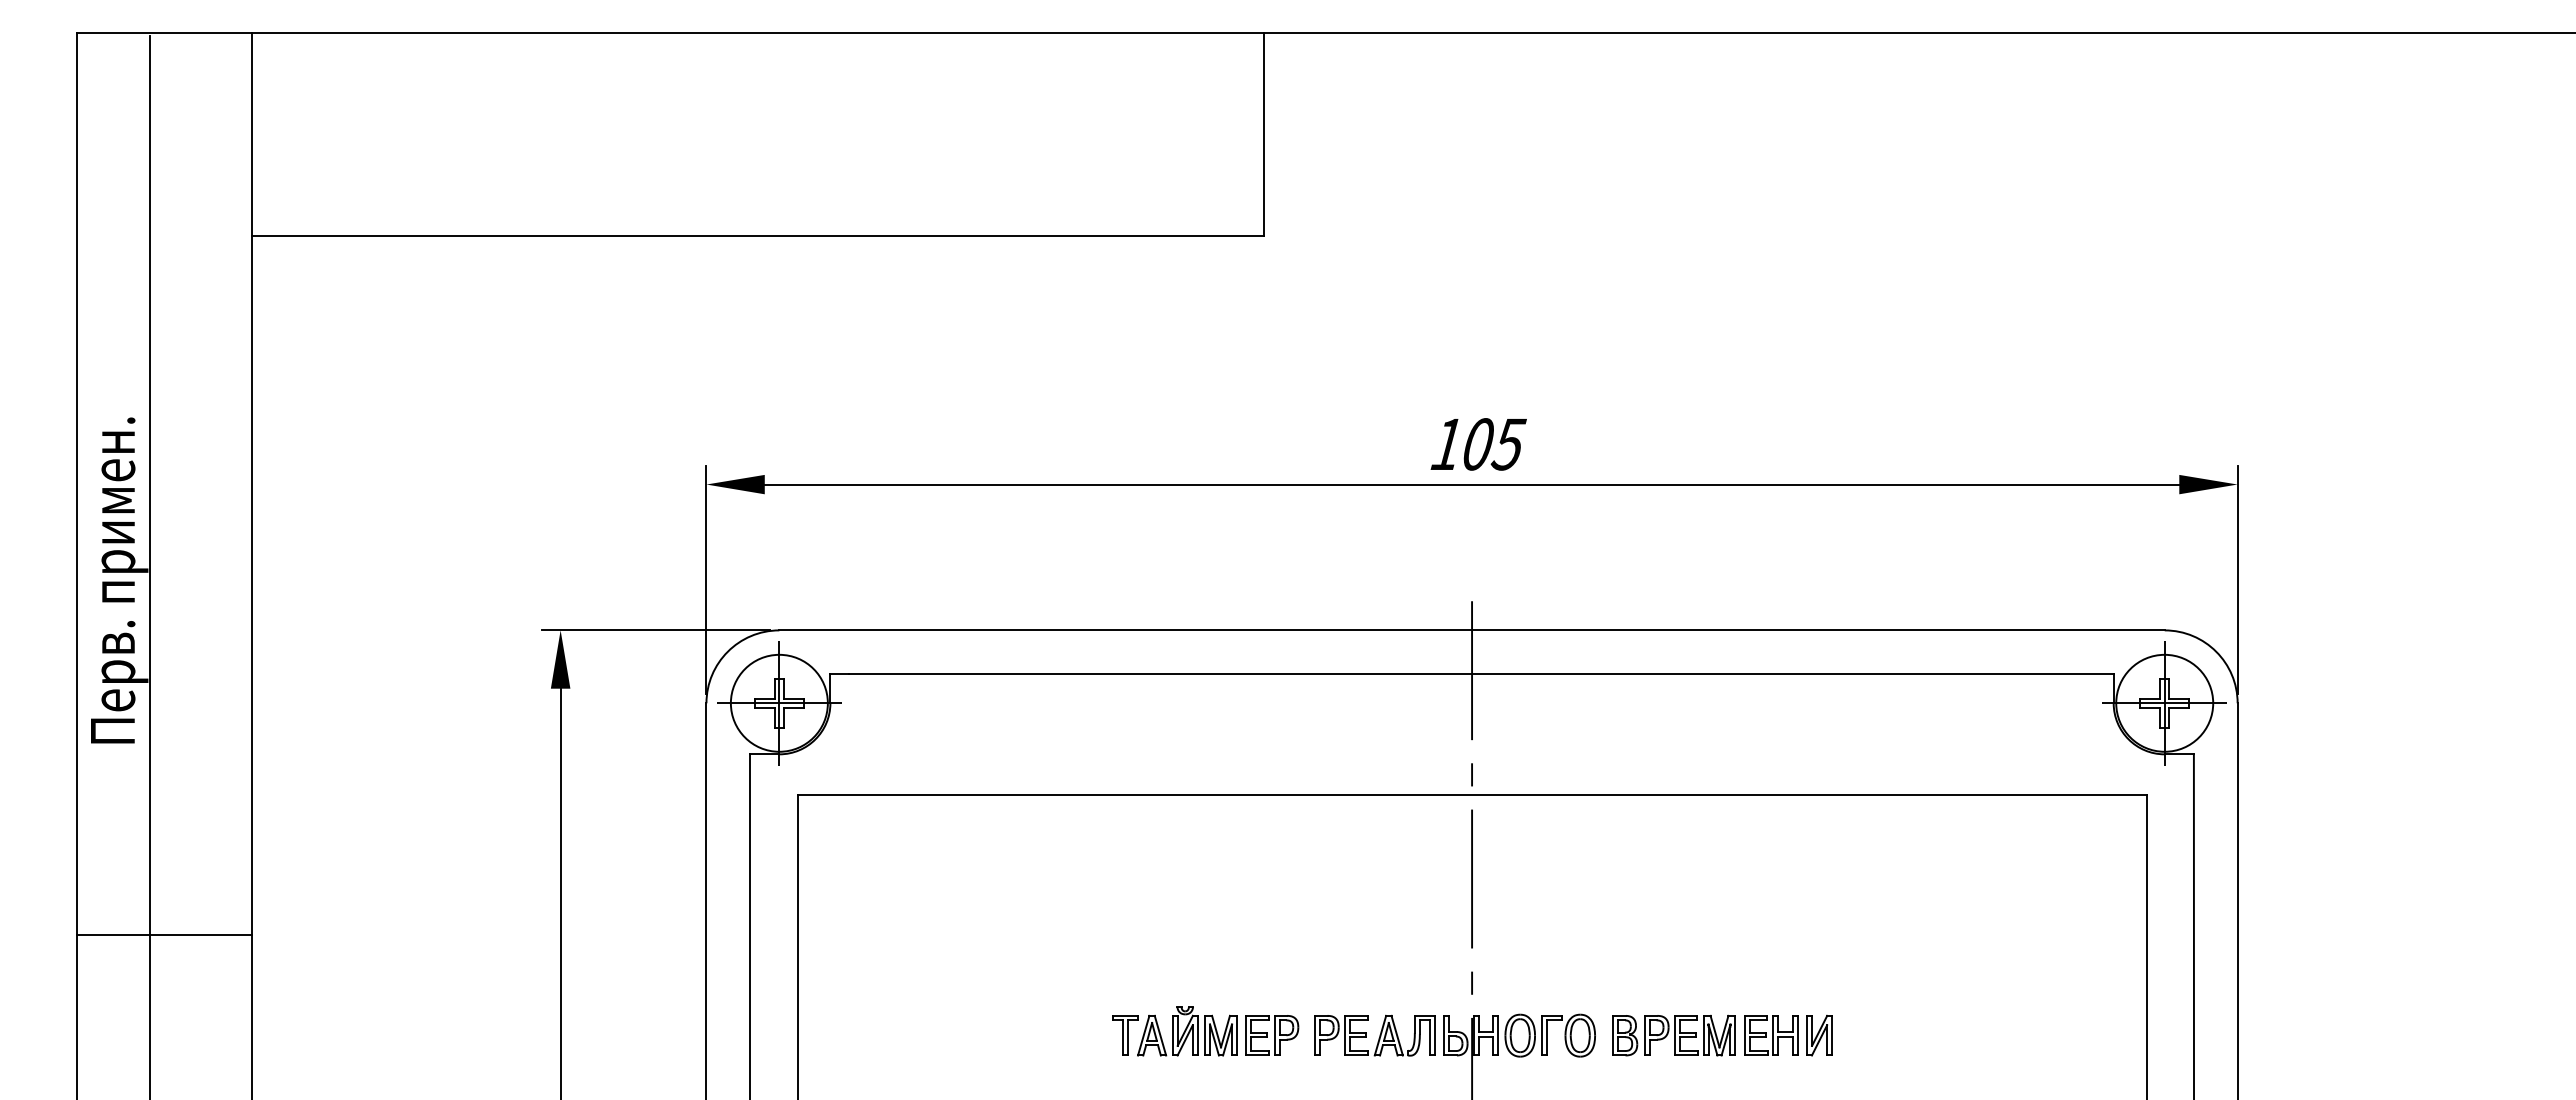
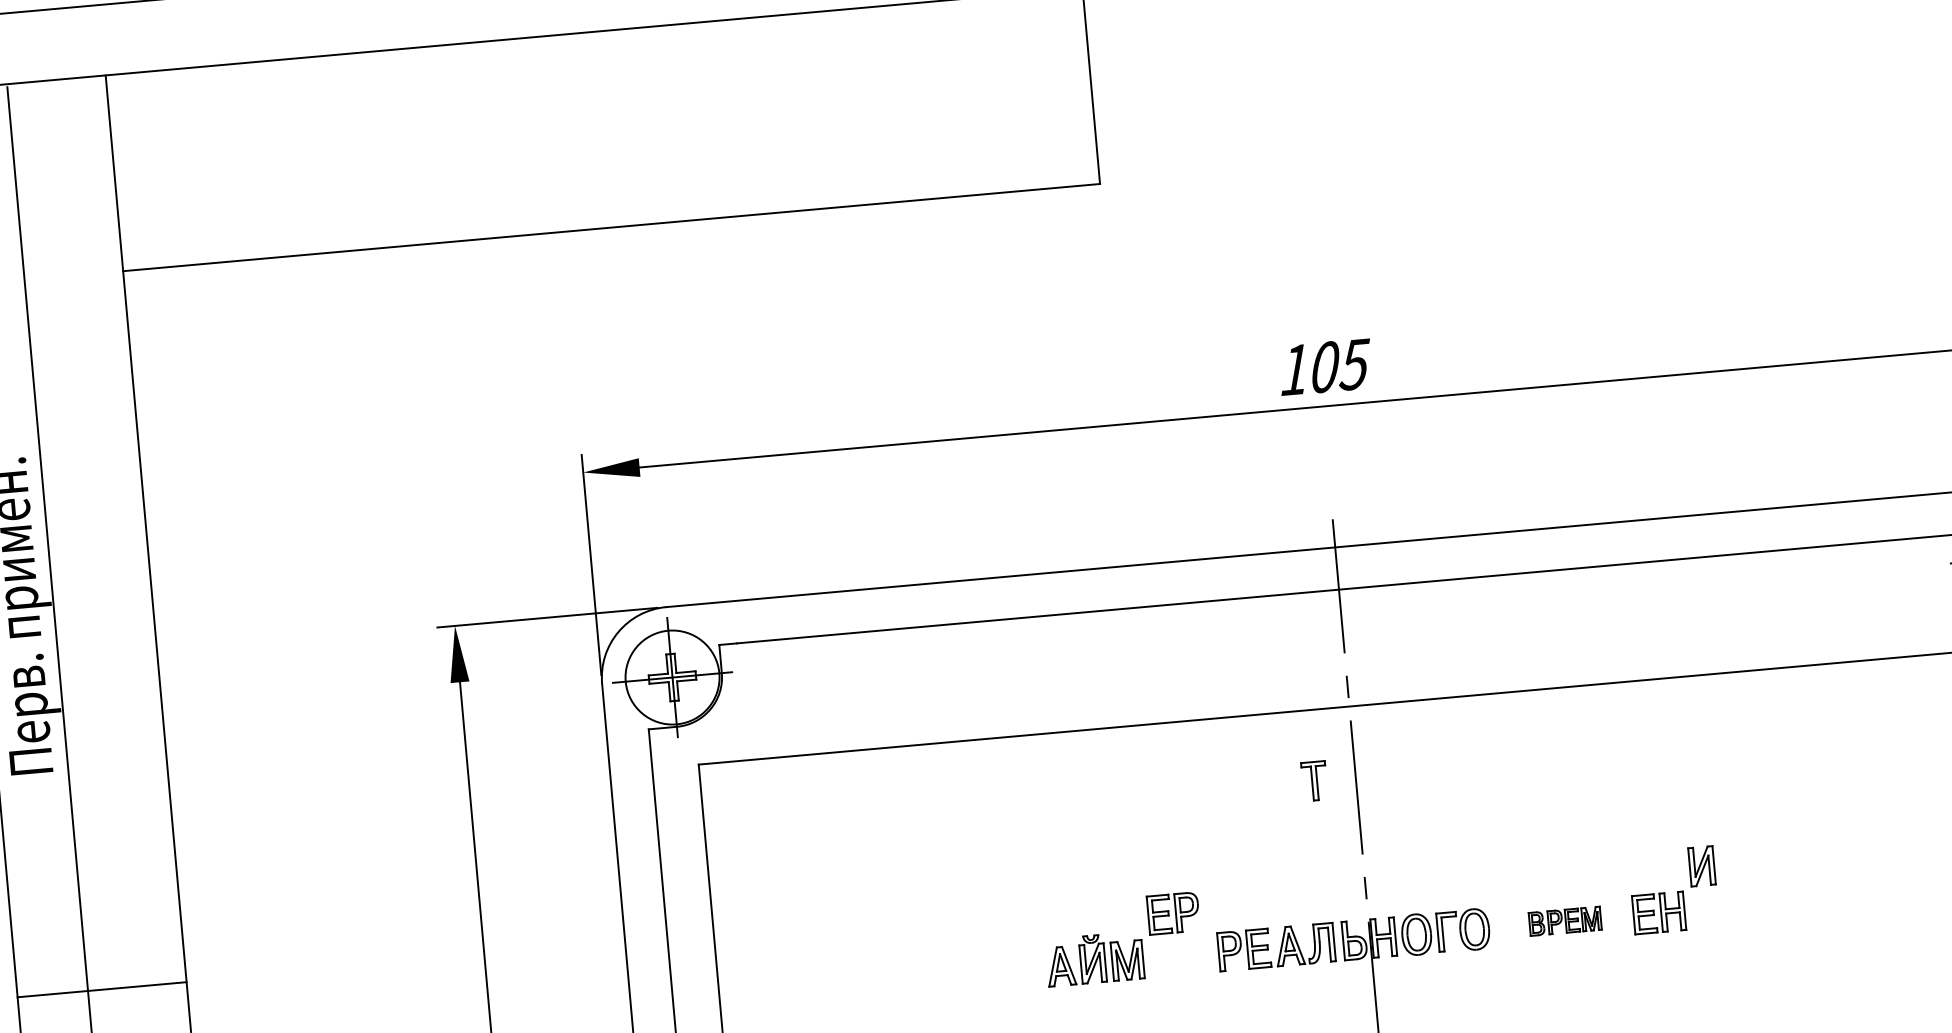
line: (164, 934) -> (101, 989), moved
part: (1125, 1035) -> (1314, 781), moved
part: (1272, 1035) -> (1173, 913), moved
part: (1673, 1035) -> (1564, 921), size x0.6
part: (1819, 1035) -> (1701, 866), moved

